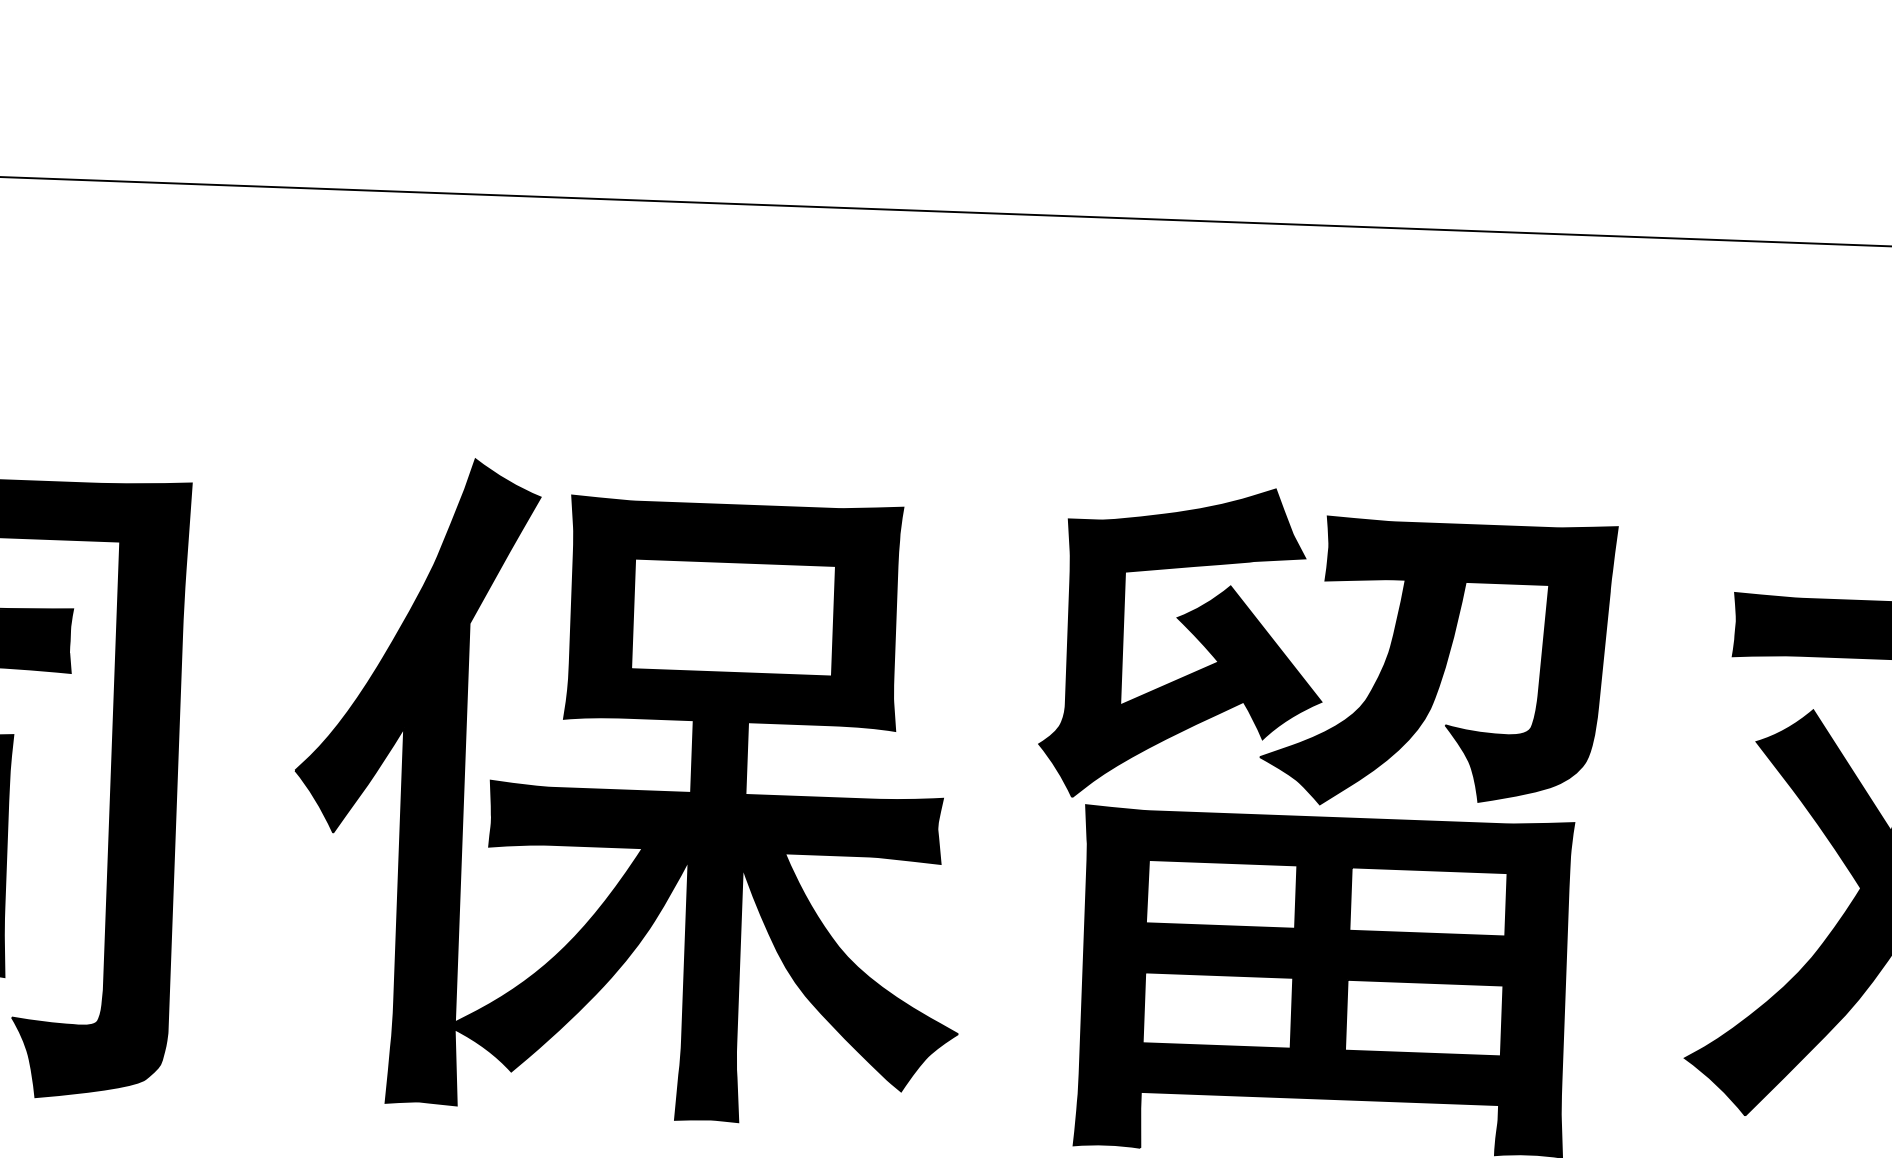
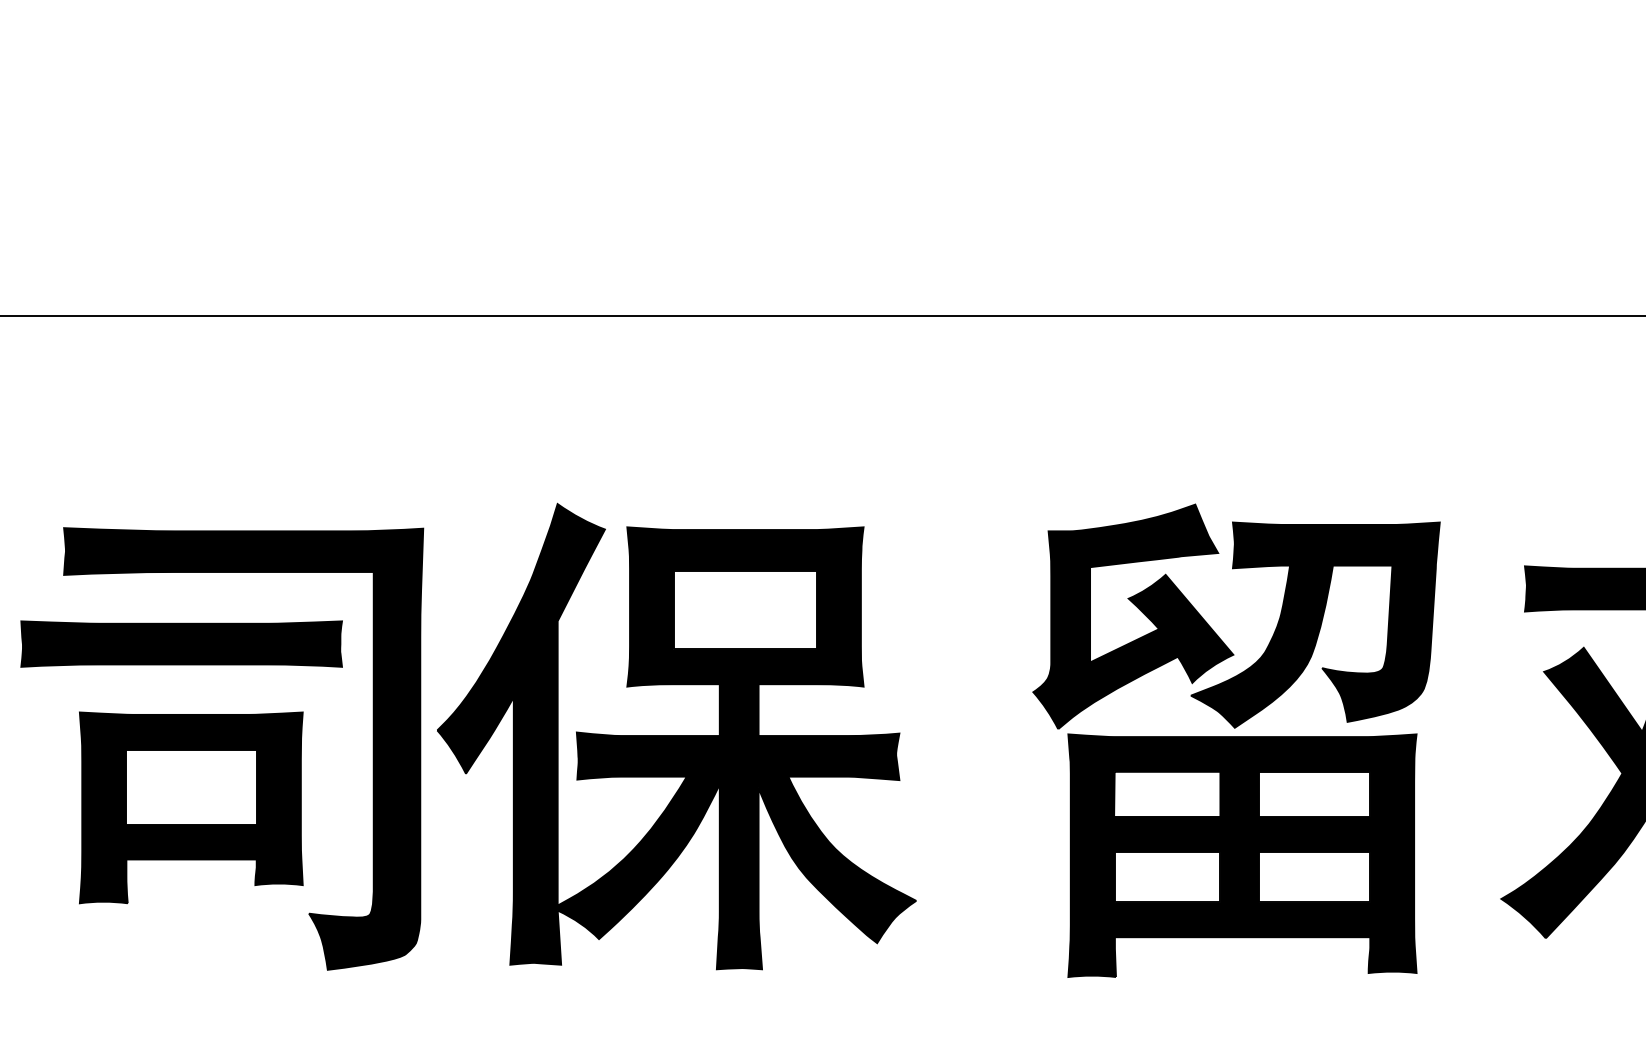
part: (630, 791) -> (676, 736), moved

